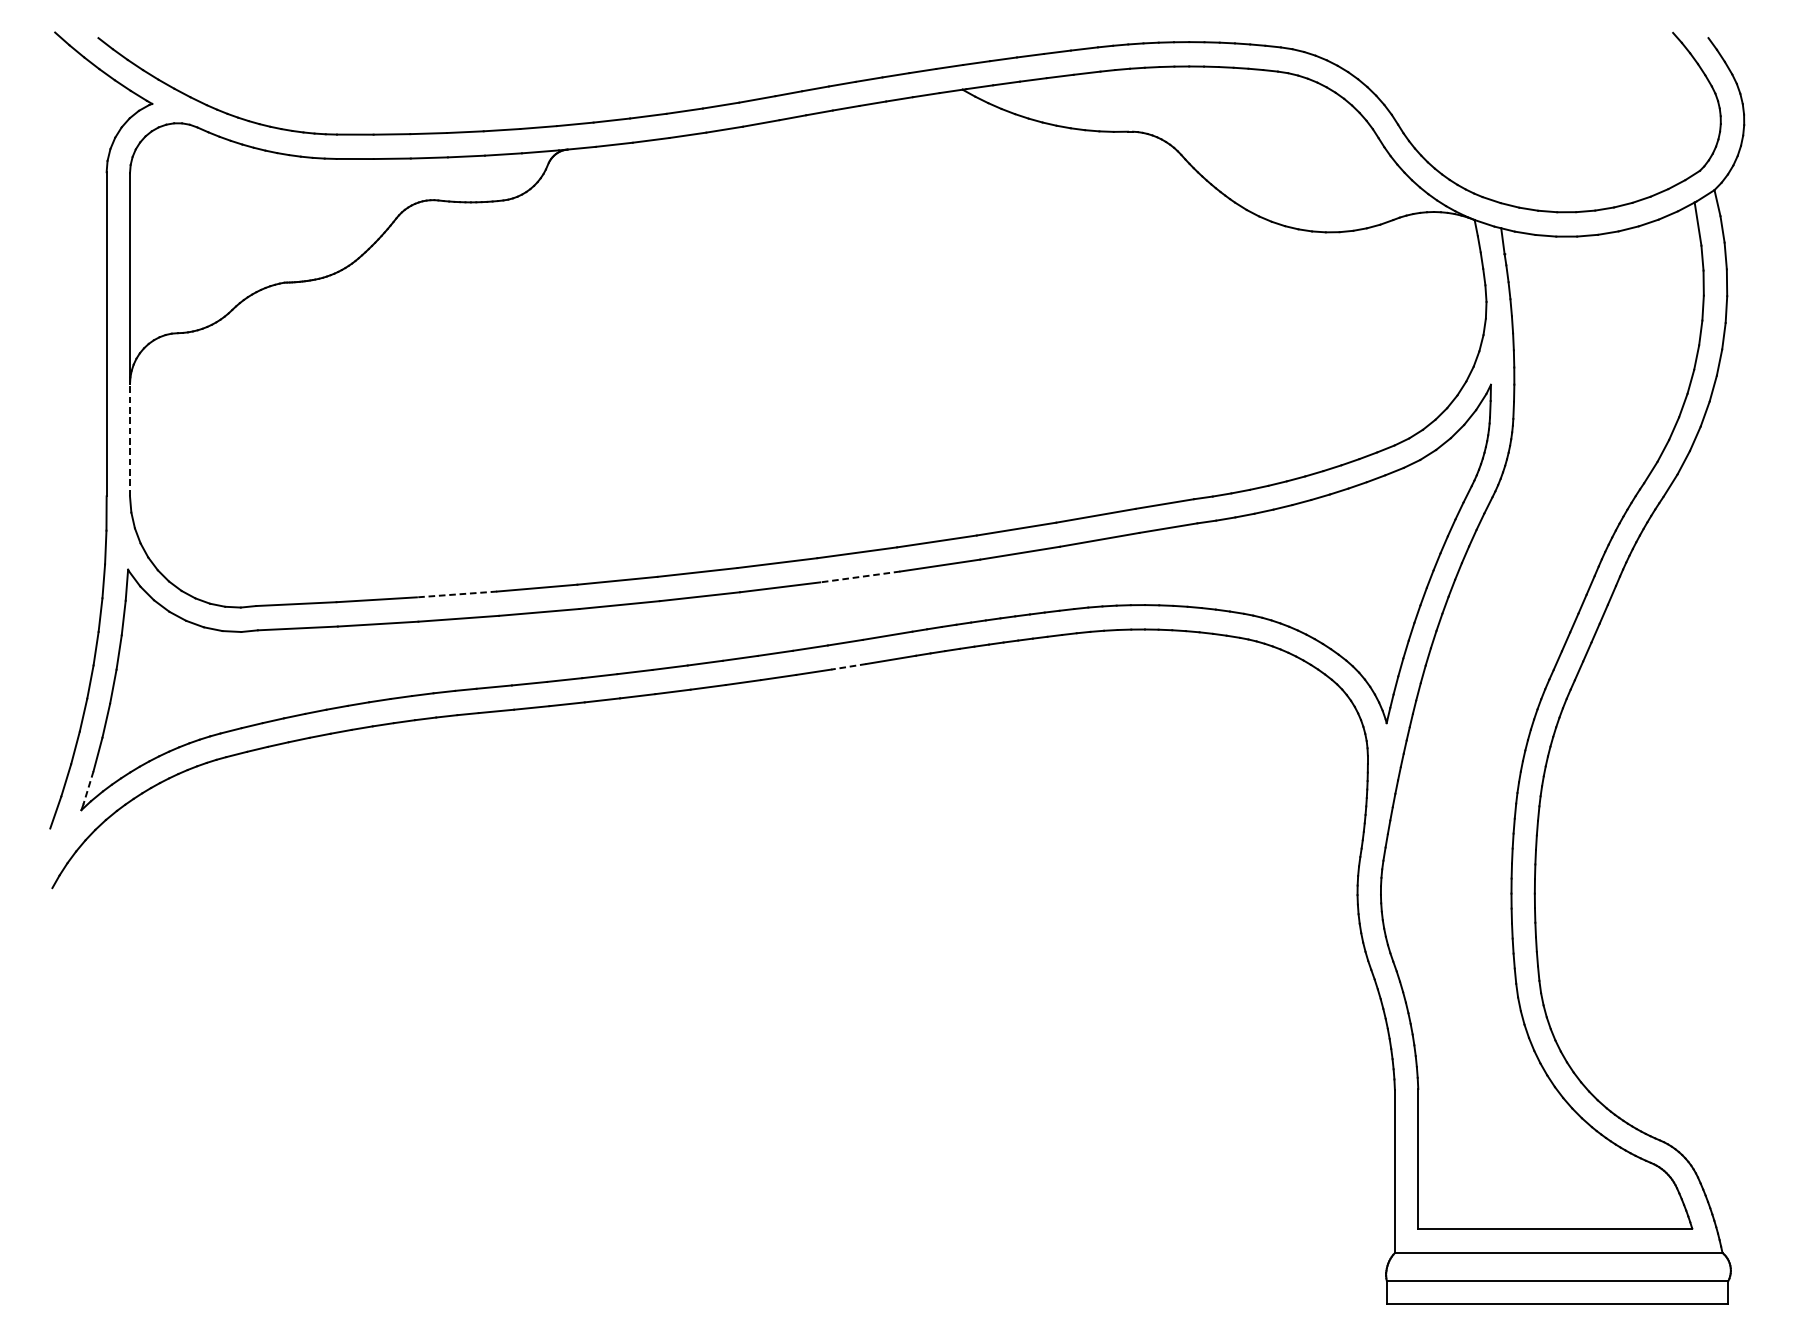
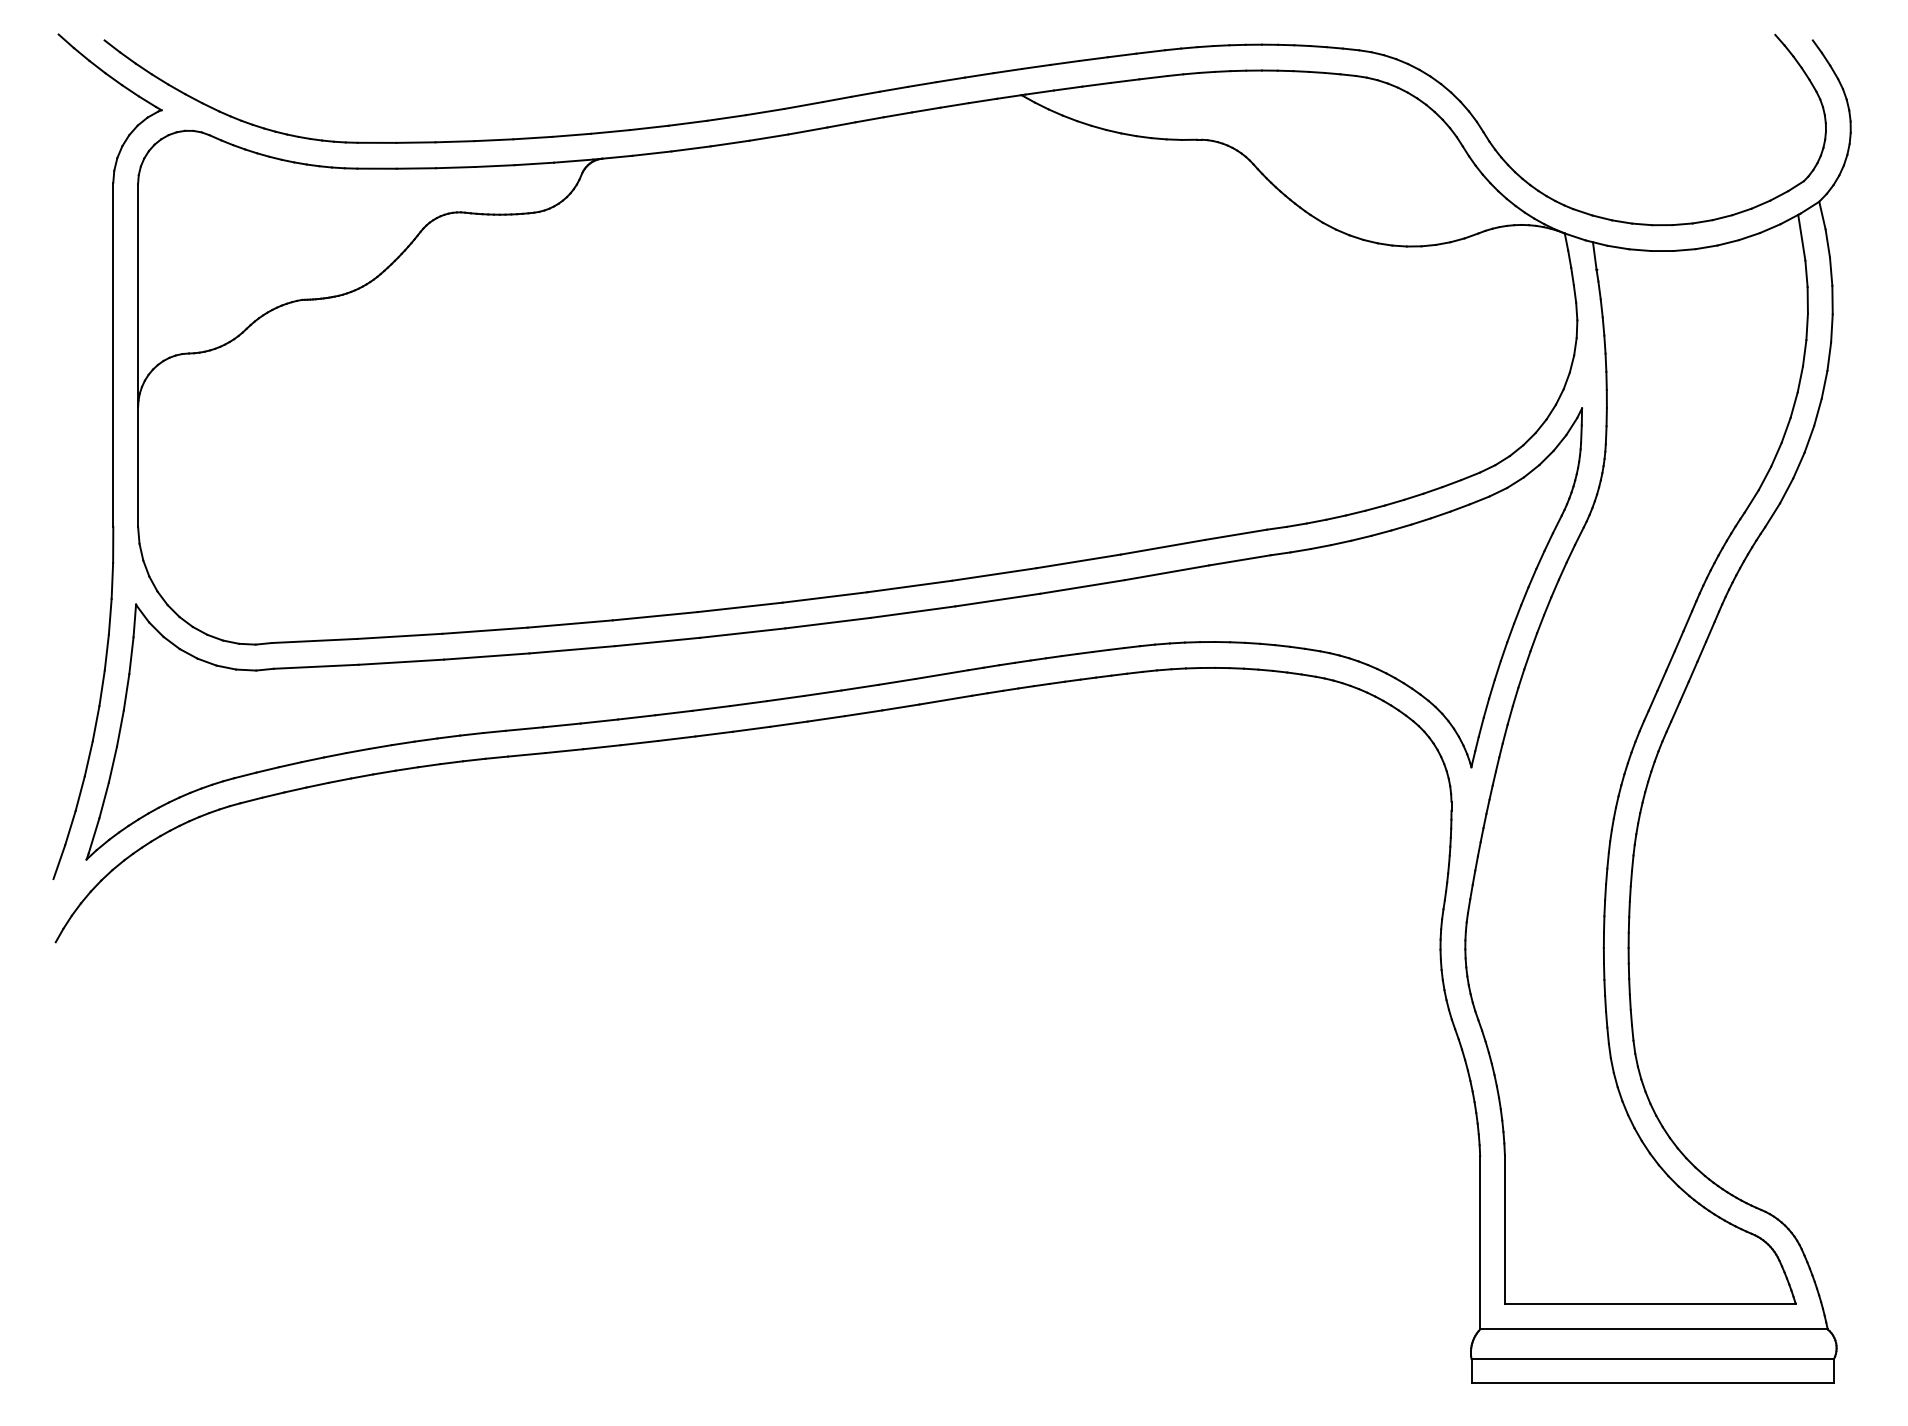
line: (130, 440) -> (138, 467), dashed -> solid
line: (859, 577) -> (912, 612), dashed -> solid
line: (457, 594) -> (485, 630), dashed -> solid
line: (848, 666) -> (900, 707), dashed -> solid
line: (87, 788) -> (93, 836), dashed -> solid

